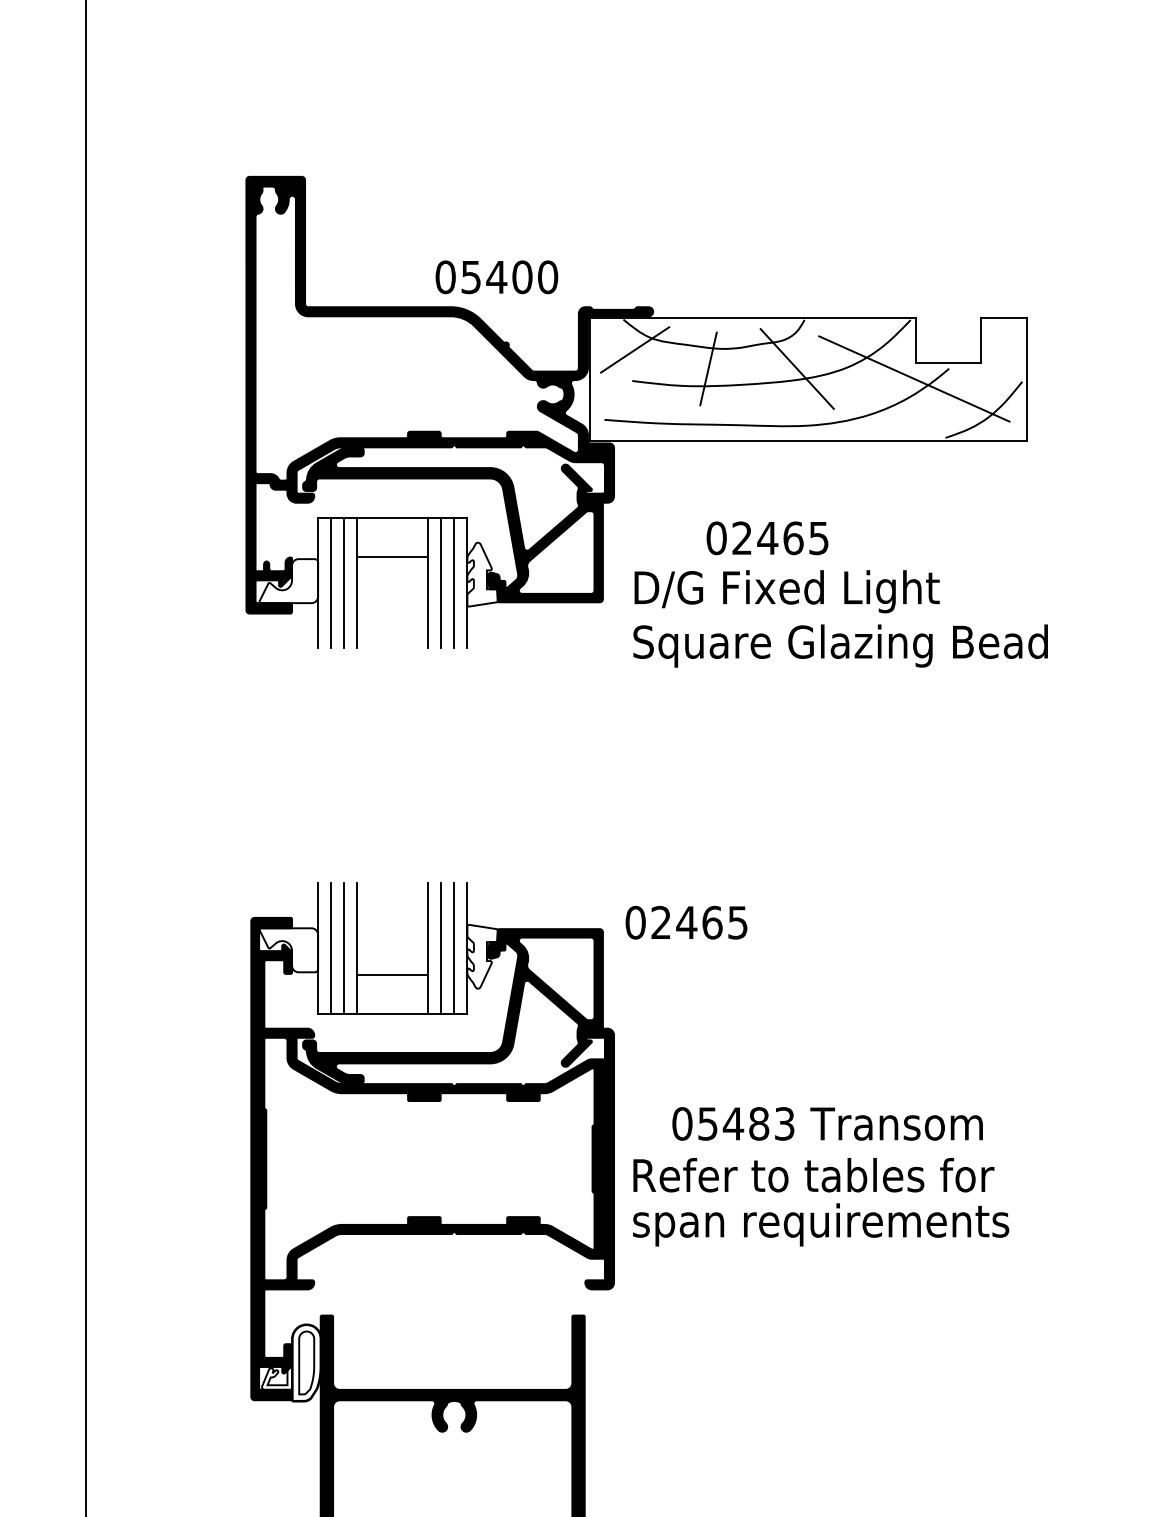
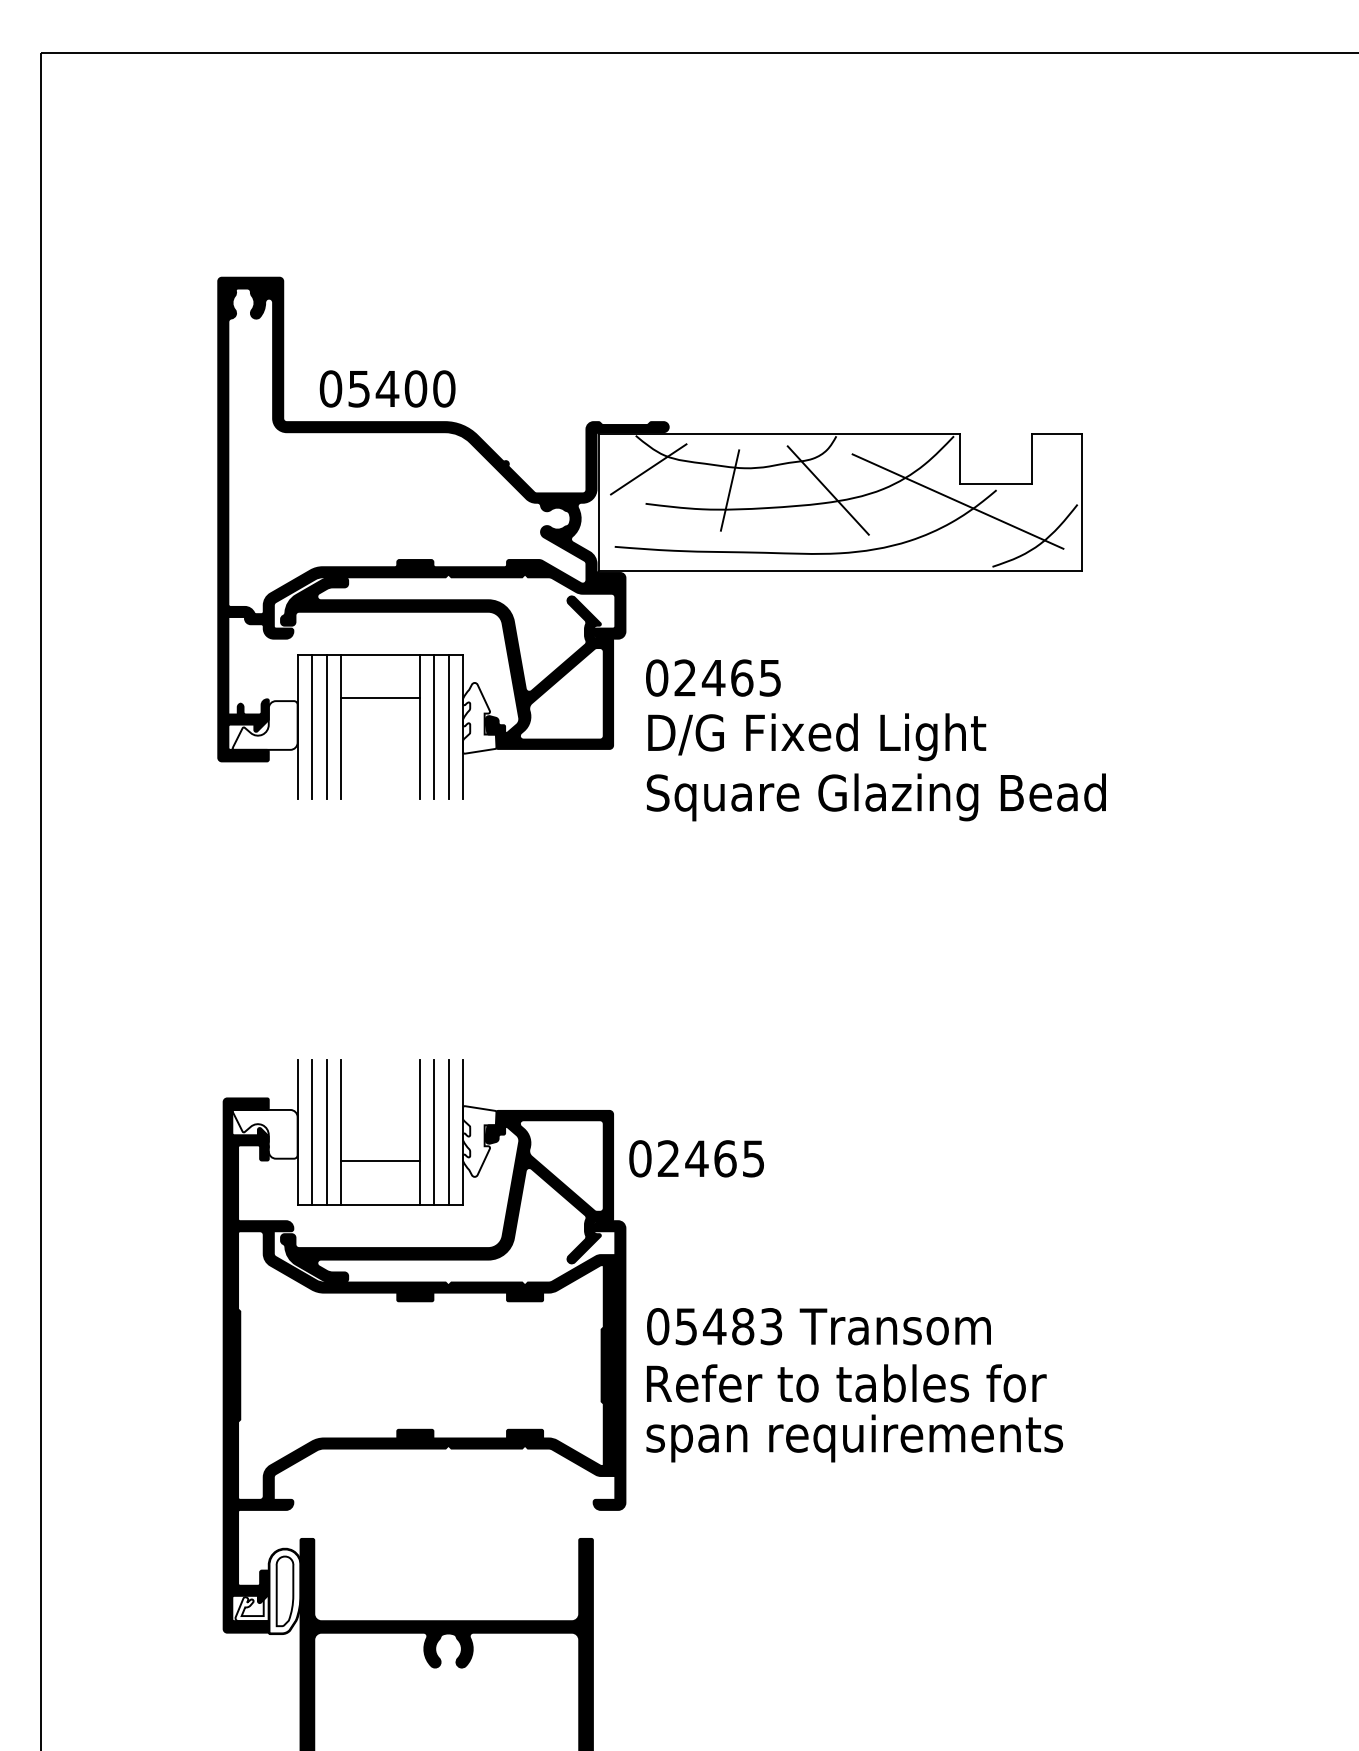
text: (496, 276) -> (387, 388), moved
text: (767, 537) -> (713, 677), moved
text: (686, 922) -> (696, 1158), moved
text: (827, 1123) -> (818, 1326), moved

